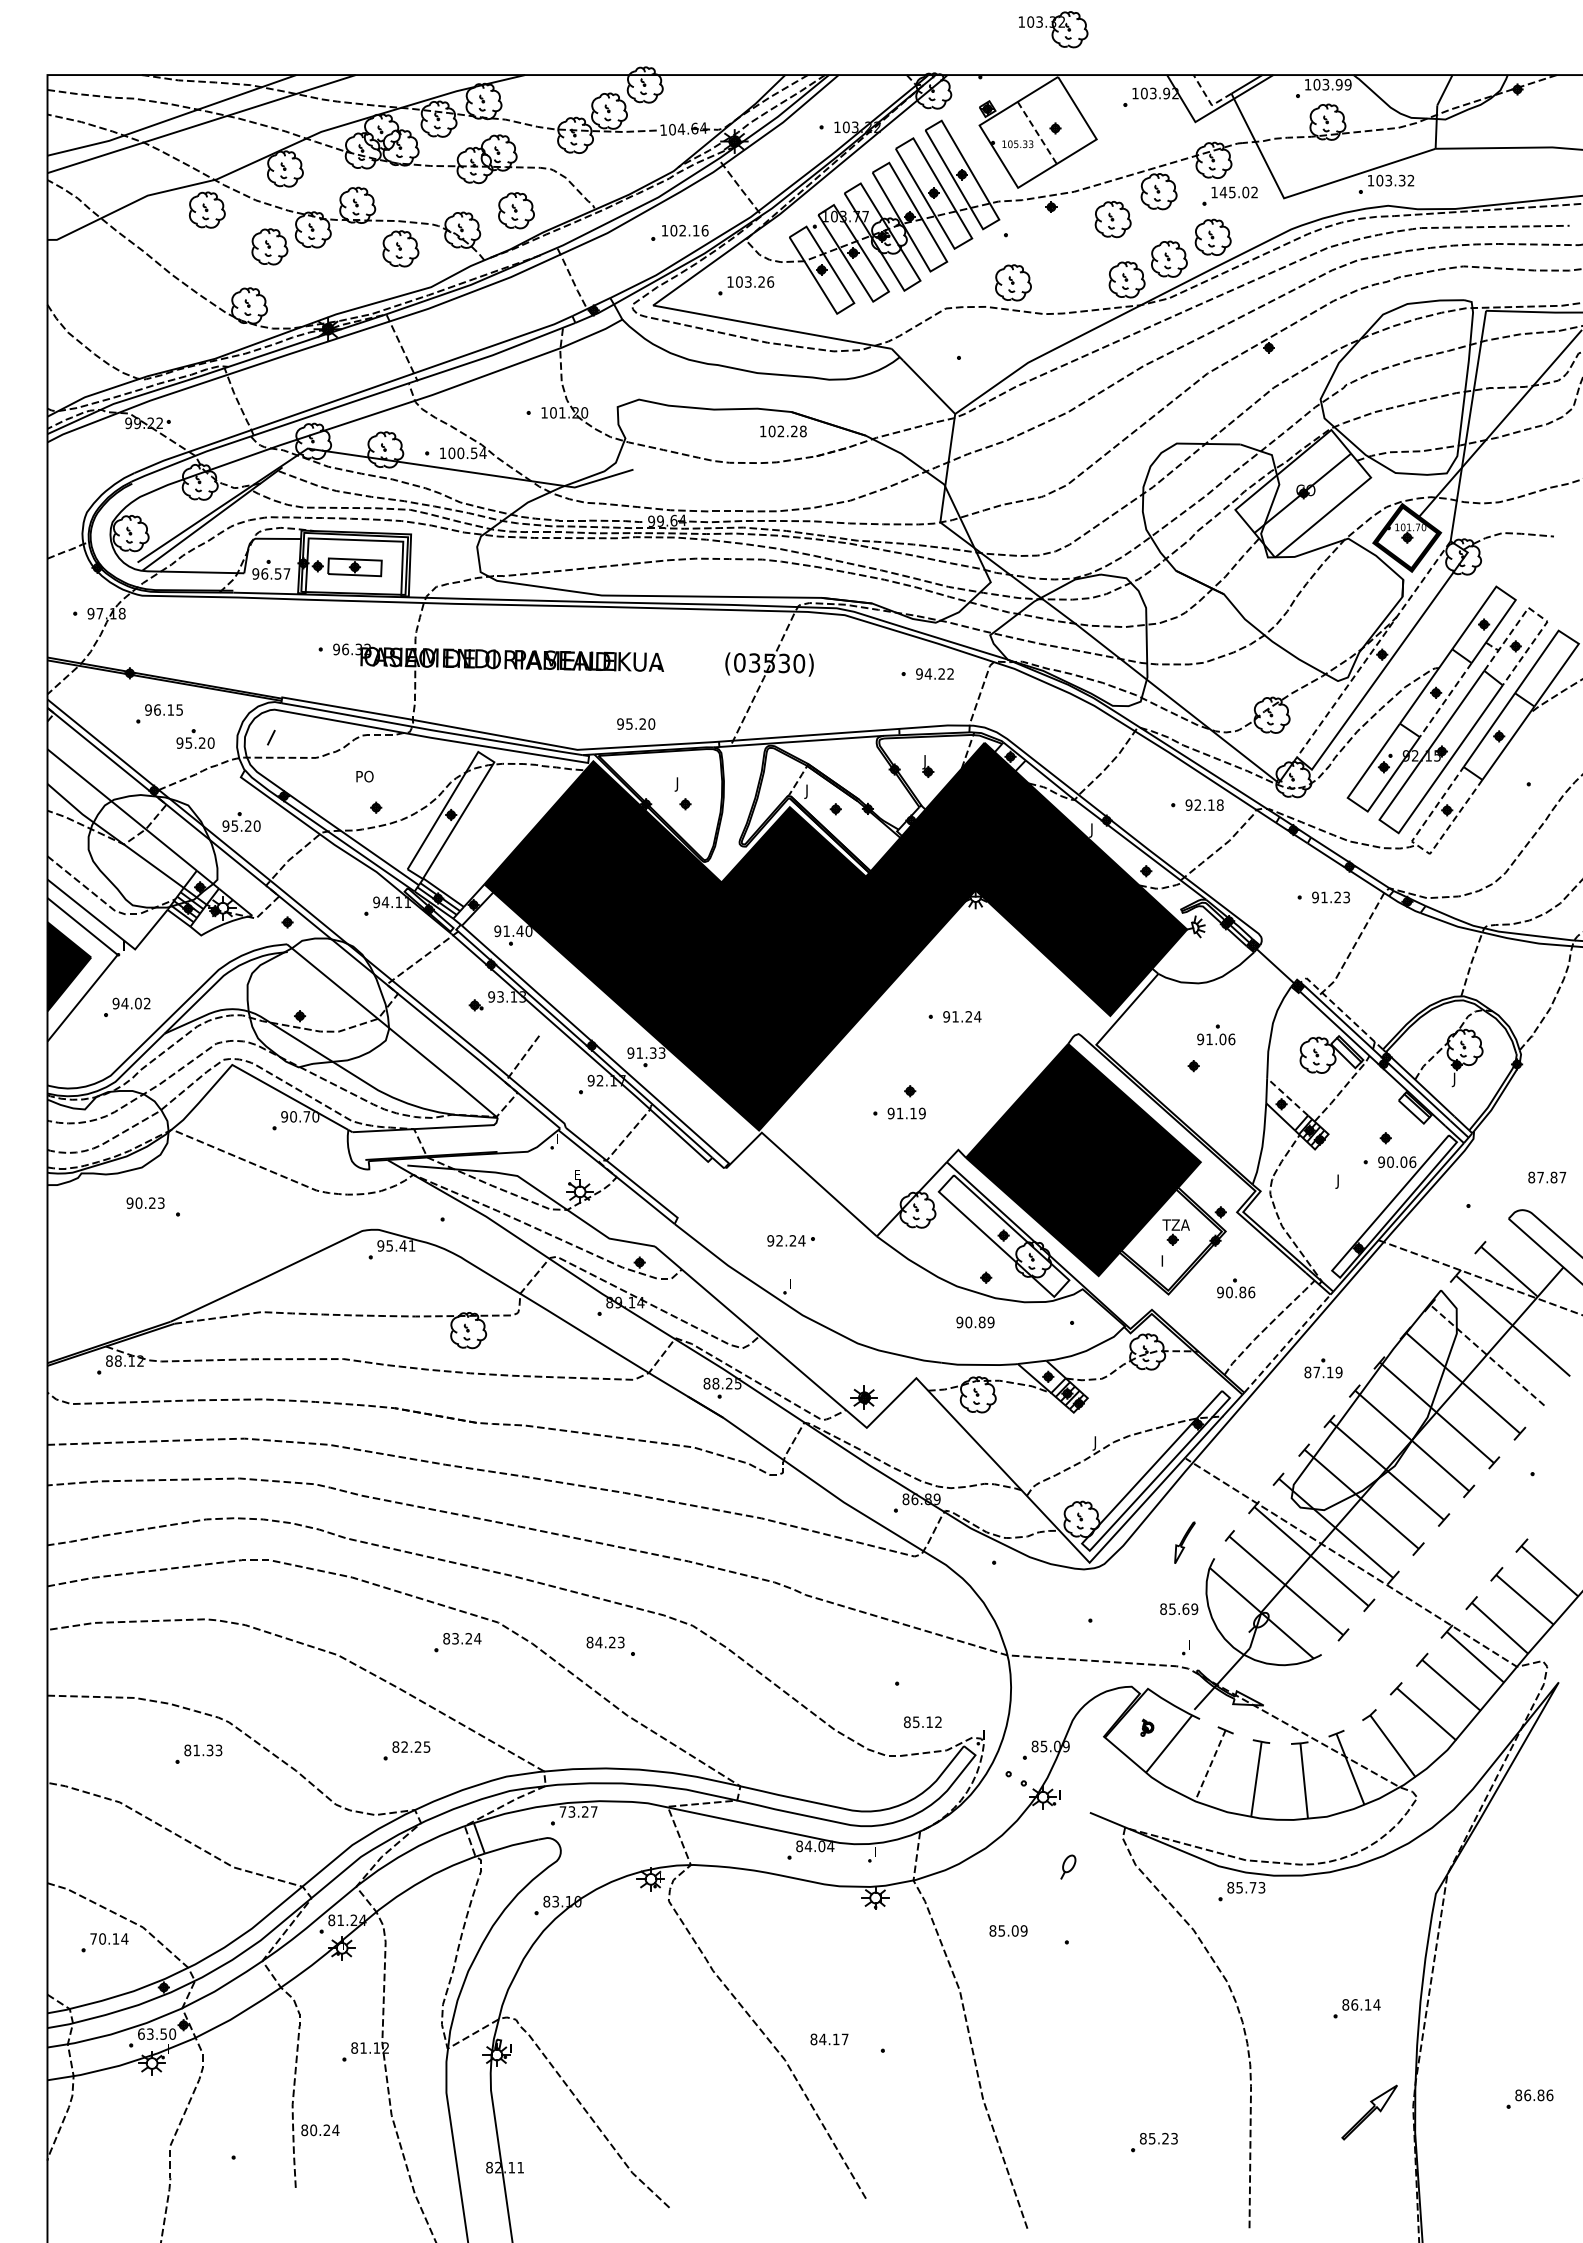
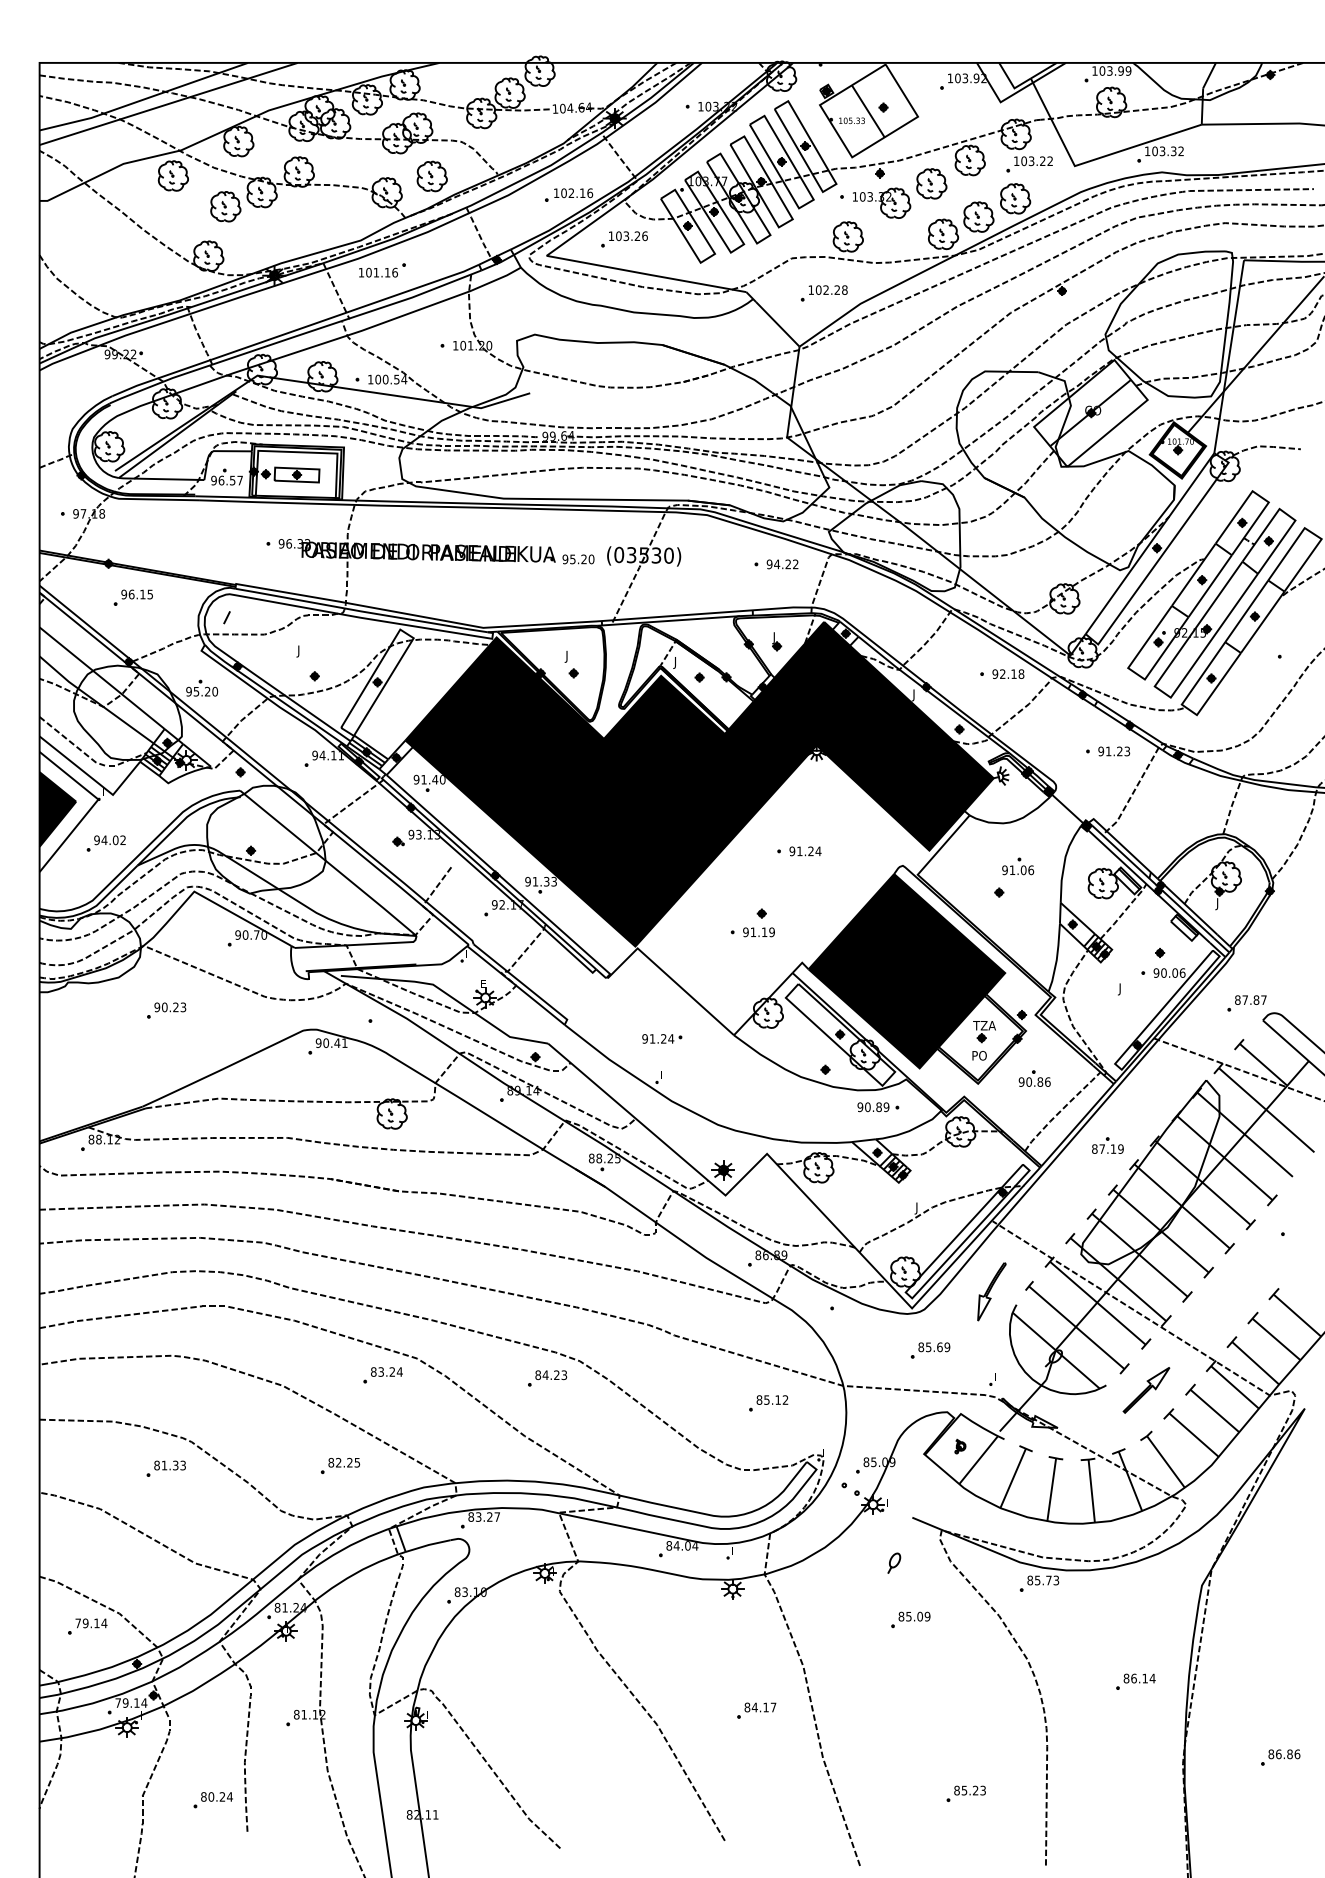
part: (1053, 29) -> (881, 203), moved
line: (1208, 100) -> (1011, 84), dashed -> solid
line: (1037, 133) -> (868, 111), dashed -> solid
text: (1234, 192) -> (1033, 161), 145.02 -> 103.22
part: (400, 248) -> (335, 208), removed
part: (456, 322) -> (382, 270), added
text: (783, 431) -> (828, 290), moved
line: (1538, 615) -> (1287, 515), dashed -> solid
line: (1373, 649) -> (1149, 543), dashed -> solid
line: (1445, 700) -> (1210, 586), dashed -> solid
text: (636, 723) -> (578, 558), moved
part: (195, 738) -> (163, 618), removed
text: (363, 777) -> (304, 651), PO -> J
line: (1420, 847) -> (1189, 709), dashed -> solid
line: (1341, 1010) -> (1122, 846), dashed -> solid
line: (1287, 1096) -> (1077, 918), dashed -> solid
text: (1547, 1177) -> (1251, 1000), moved
text: (145, 1202) -> (170, 1006), moved
text: (779, 1240) -> (652, 1038), 92.24 -> 91.24
text: (389, 1245) -> (325, 1042), 95.41 -> 90.41
text: (1170, 1260) -> (979, 1055), I -> PO
text: (975, 1322) -> (873, 1107), moved
line: (1287, 1343) -> (1077, 1124), dashed -> solid
line: (1487, 1354) -> (1245, 1134), dashed -> solid
part: (1184, 1542) -> (991, 1291), size x1.67
text: (1179, 1608) -> (934, 1346), moved
text: (605, 1642) -> (551, 1375), moved
text: (922, 1722) -> (772, 1400), moved
line: (1210, 1765) -> (1013, 1478), dashed -> solid
text: (562, 1811) -> (470, 1516), 73.27 -> 83.27
text: (1008, 1930) -> (914, 1616), moved
text: (102, 1938) -> (85, 1622), 70.14 -> 79.14
text: (157, 2033) -> (131, 1702), 63.50 -> 79.14
text: (829, 2039) -> (760, 1707), moved
part: (1369, 2112) -> (1146, 1390), moved
text: (320, 2130) -> (217, 1797), moved

